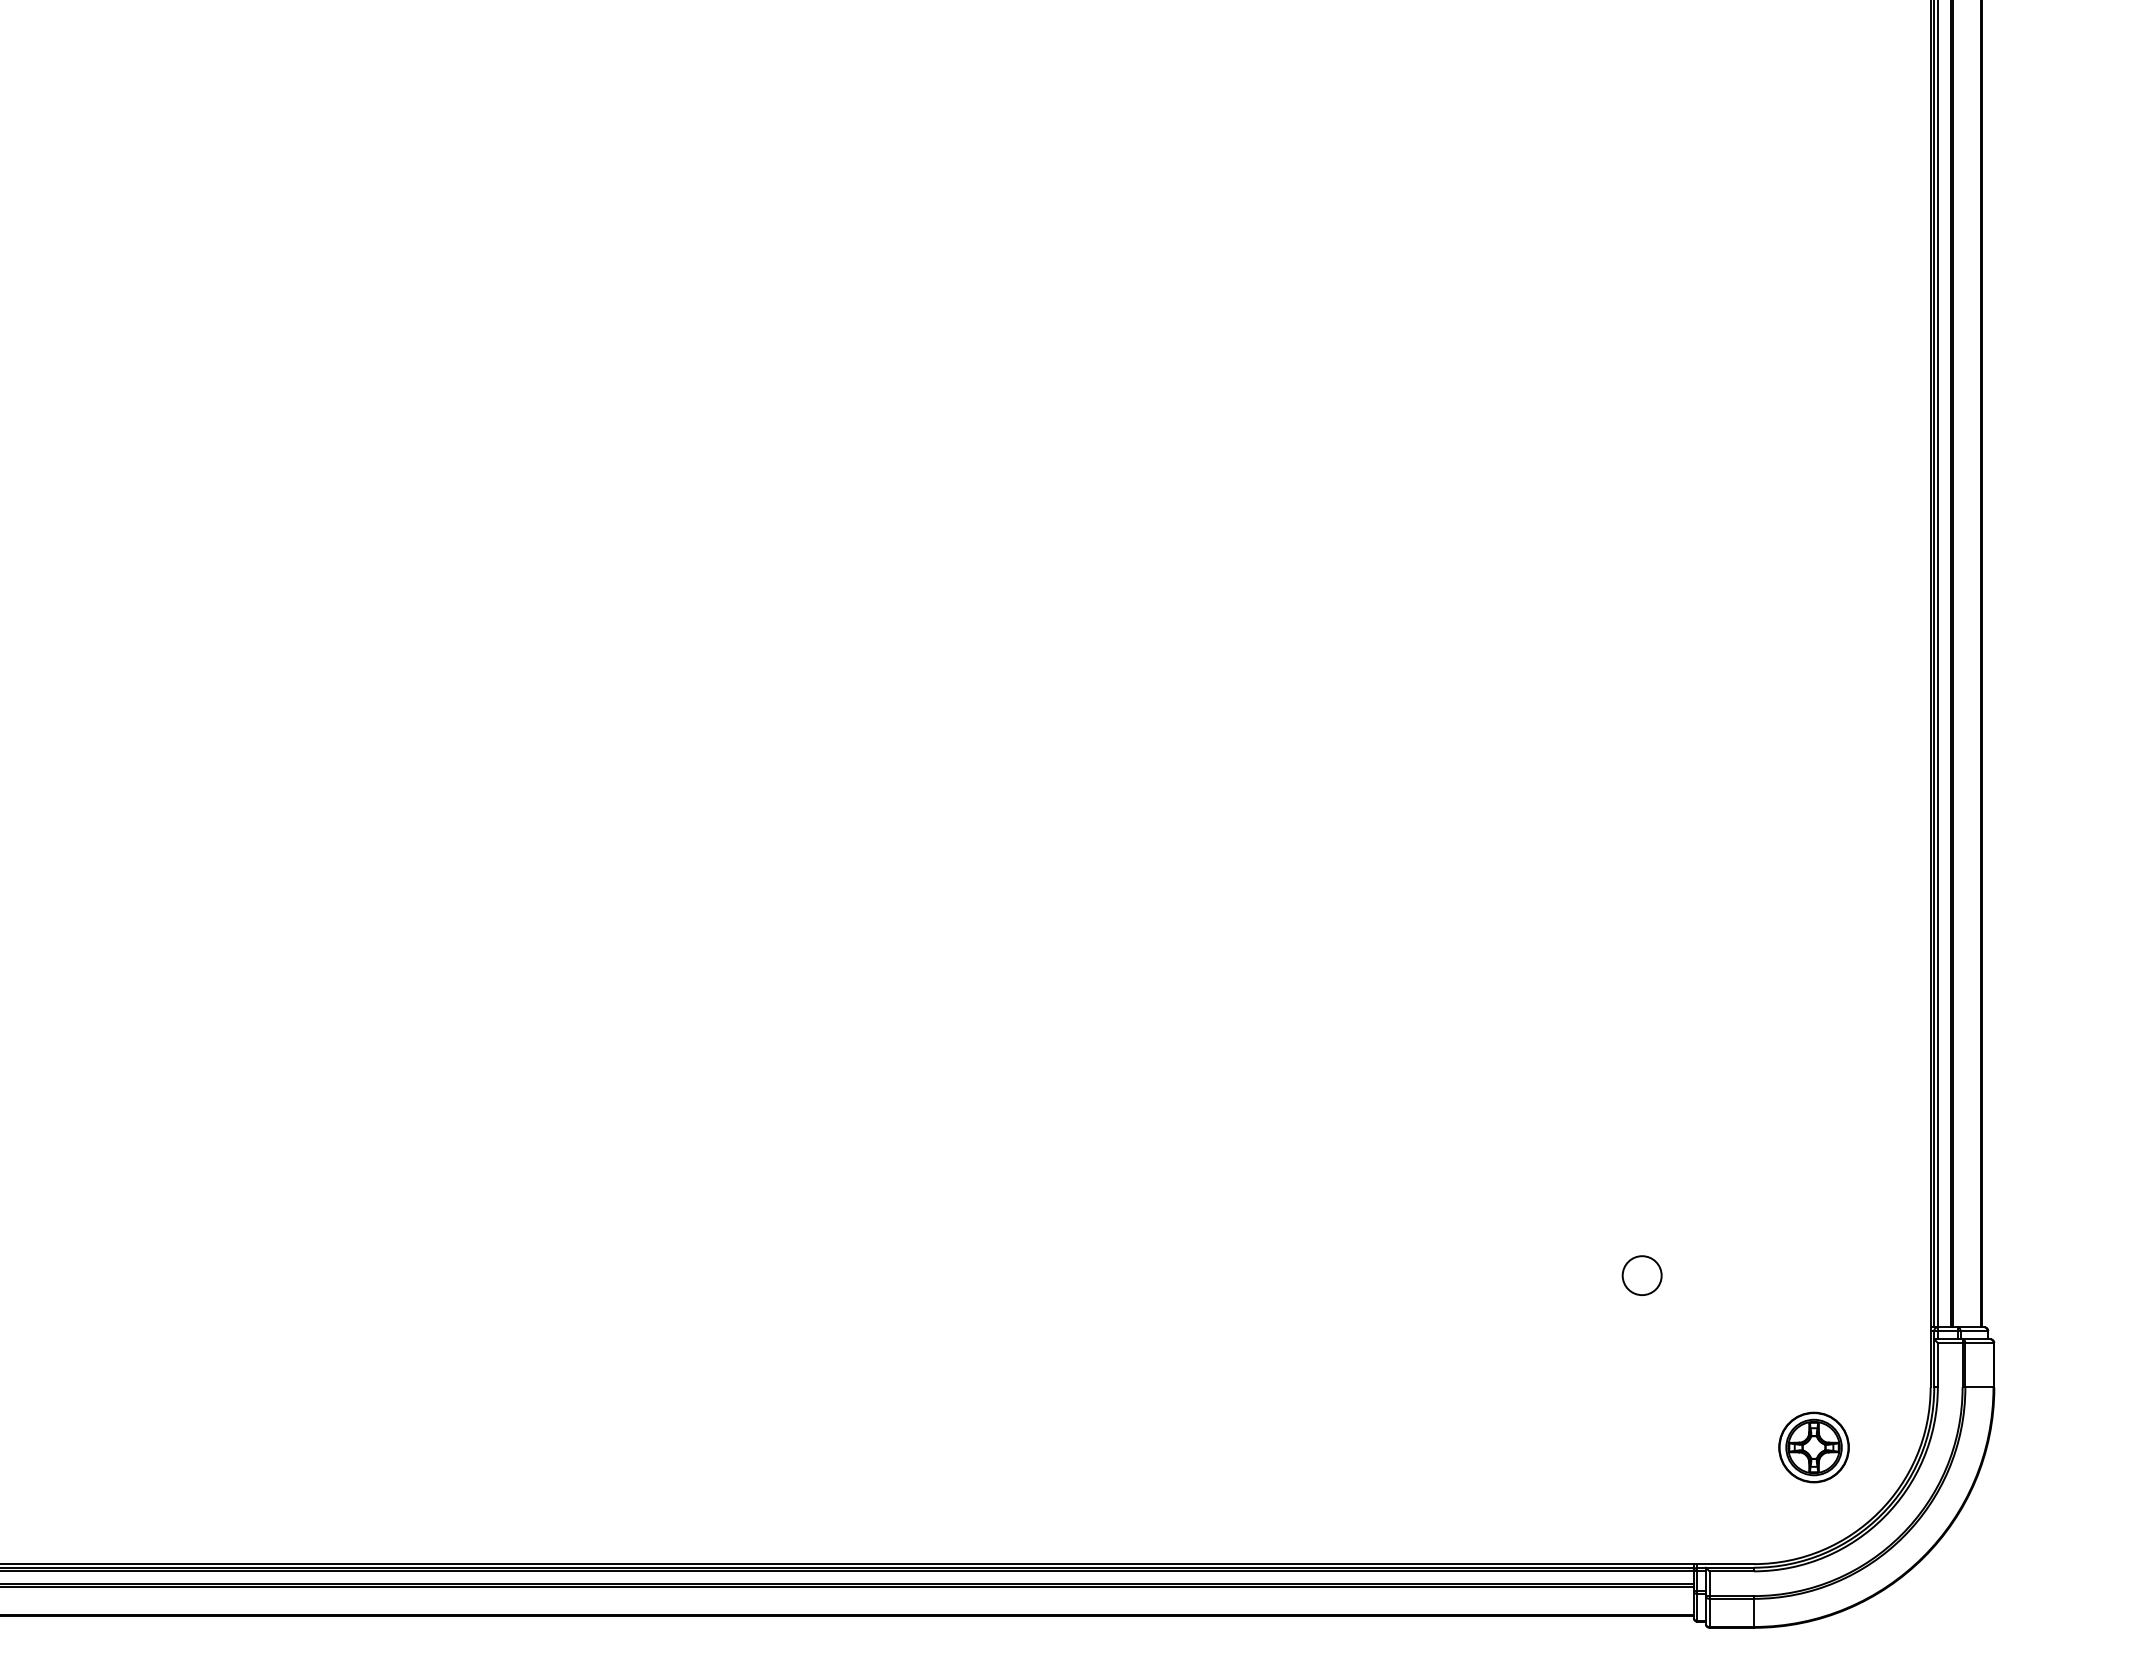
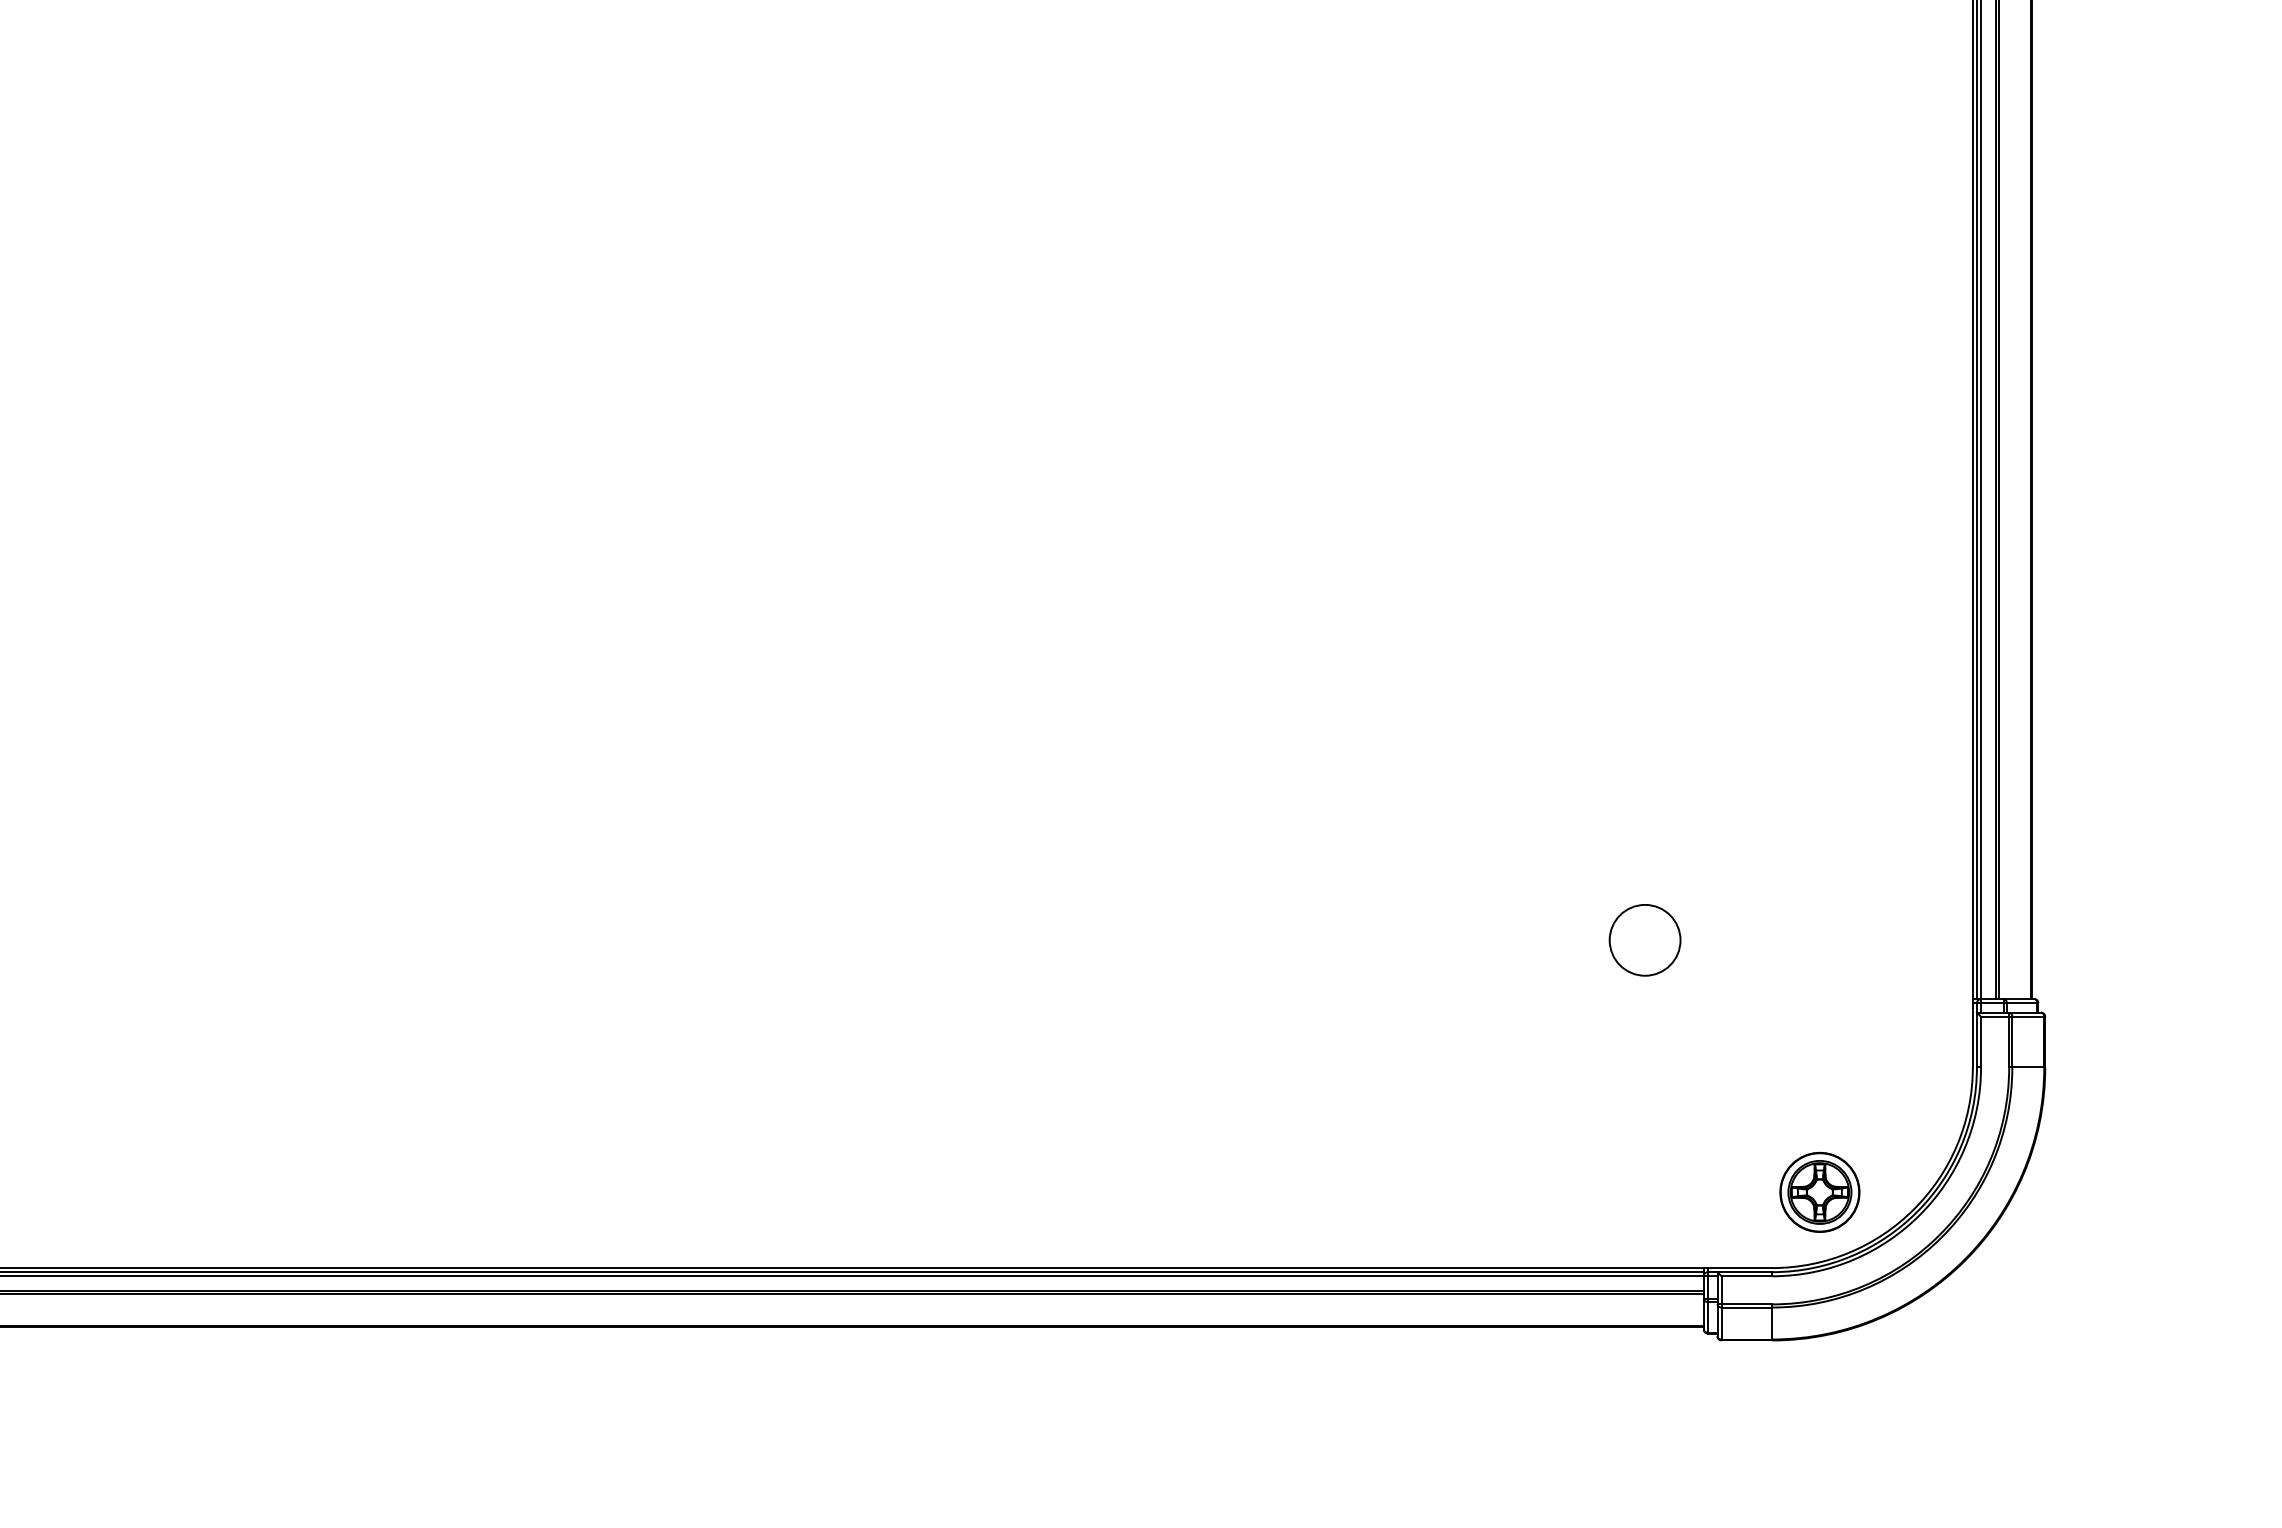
circle: (1641, 1275) -> (1644, 940), size x1.6
part: (1813, 1447) -> (1819, 1192), moved

